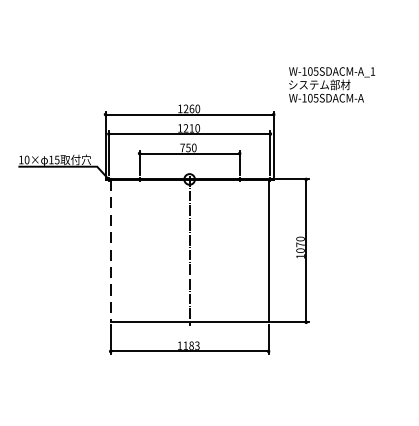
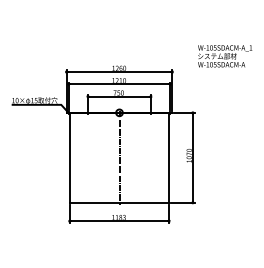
text: (332, 85) -> (225, 56), moved
line: (110, 250) -> (69, 157), dashed -> solid

